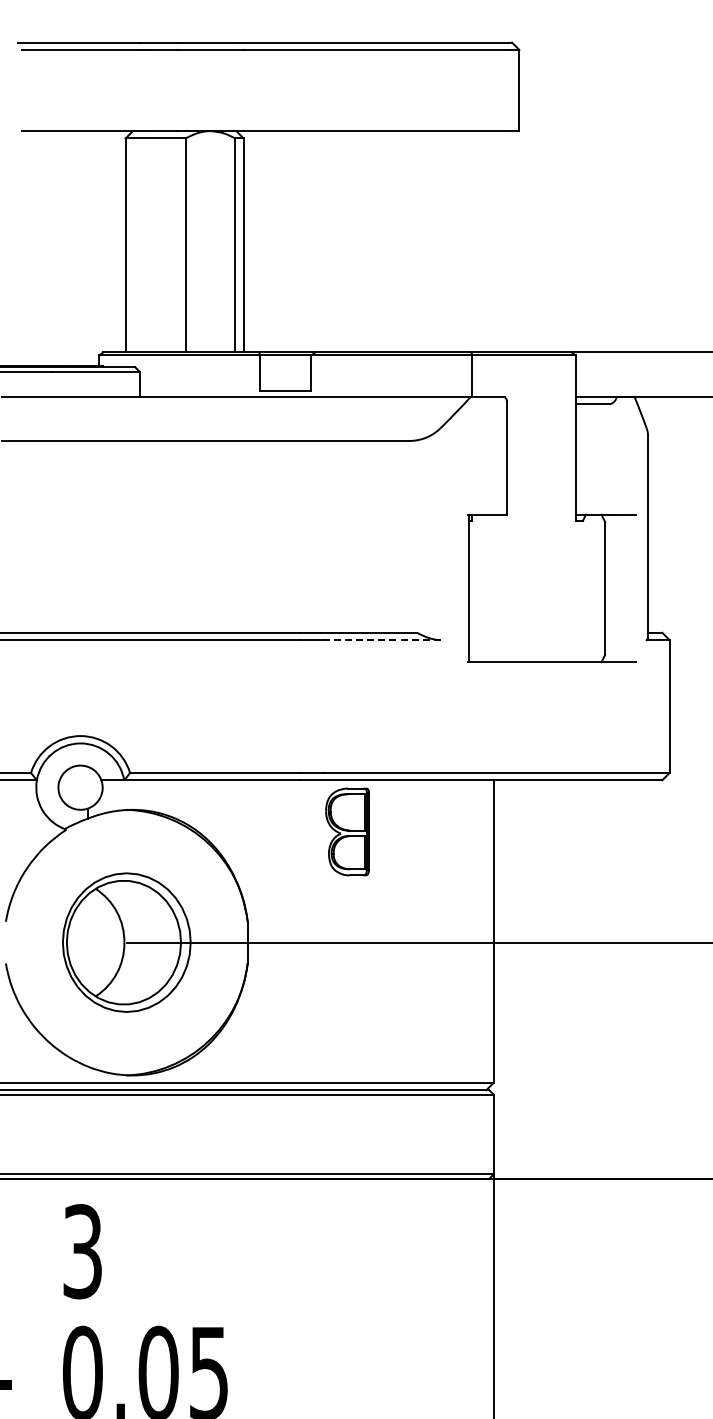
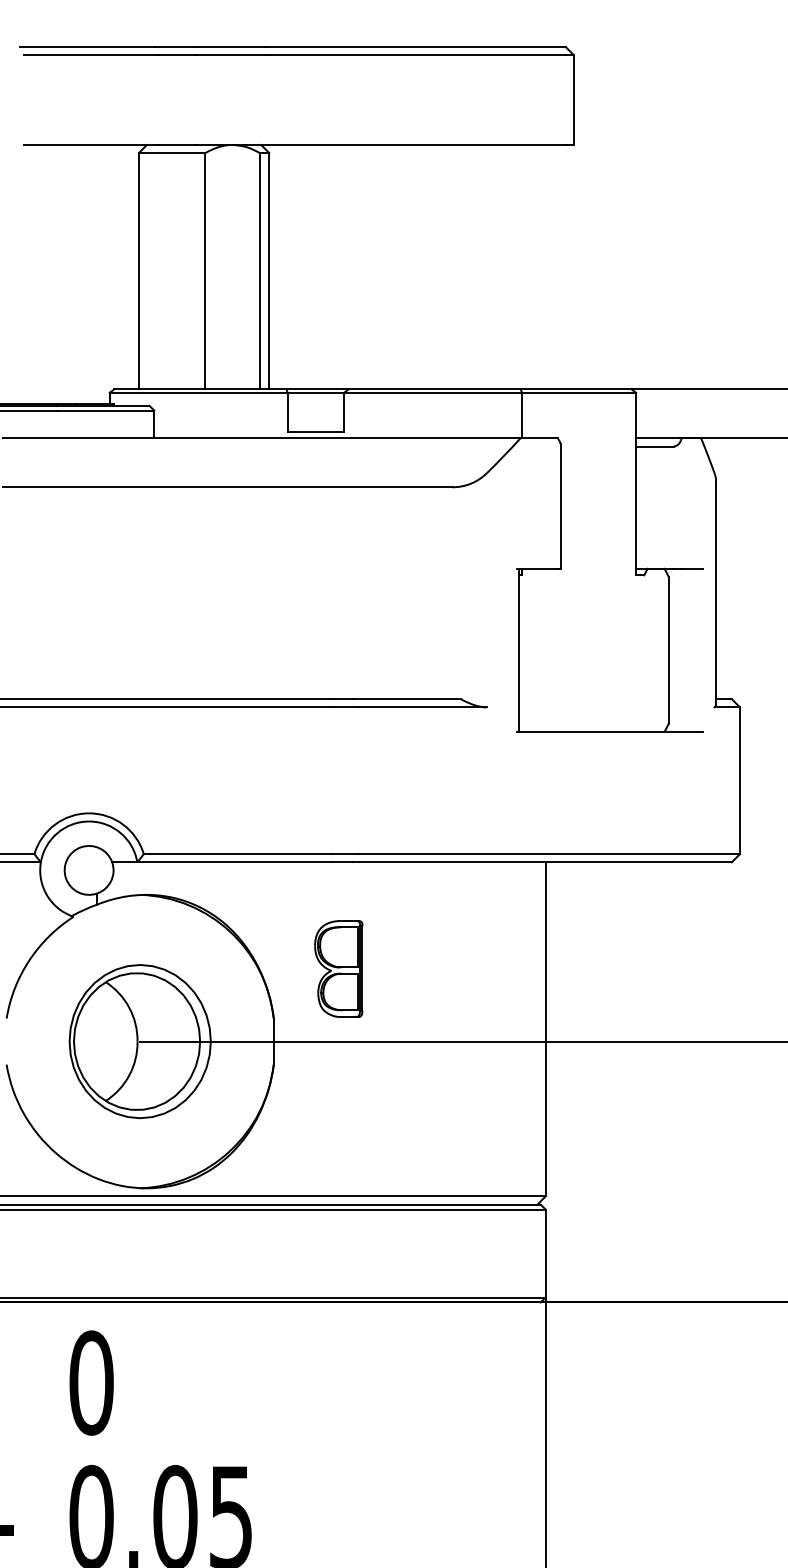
line: (381, 640) -> (421, 707), dashed -> solid
part: (347, 831) -> (338, 968), moved
text: (82, 1251) -> (91, 1382), 3 -> 0

